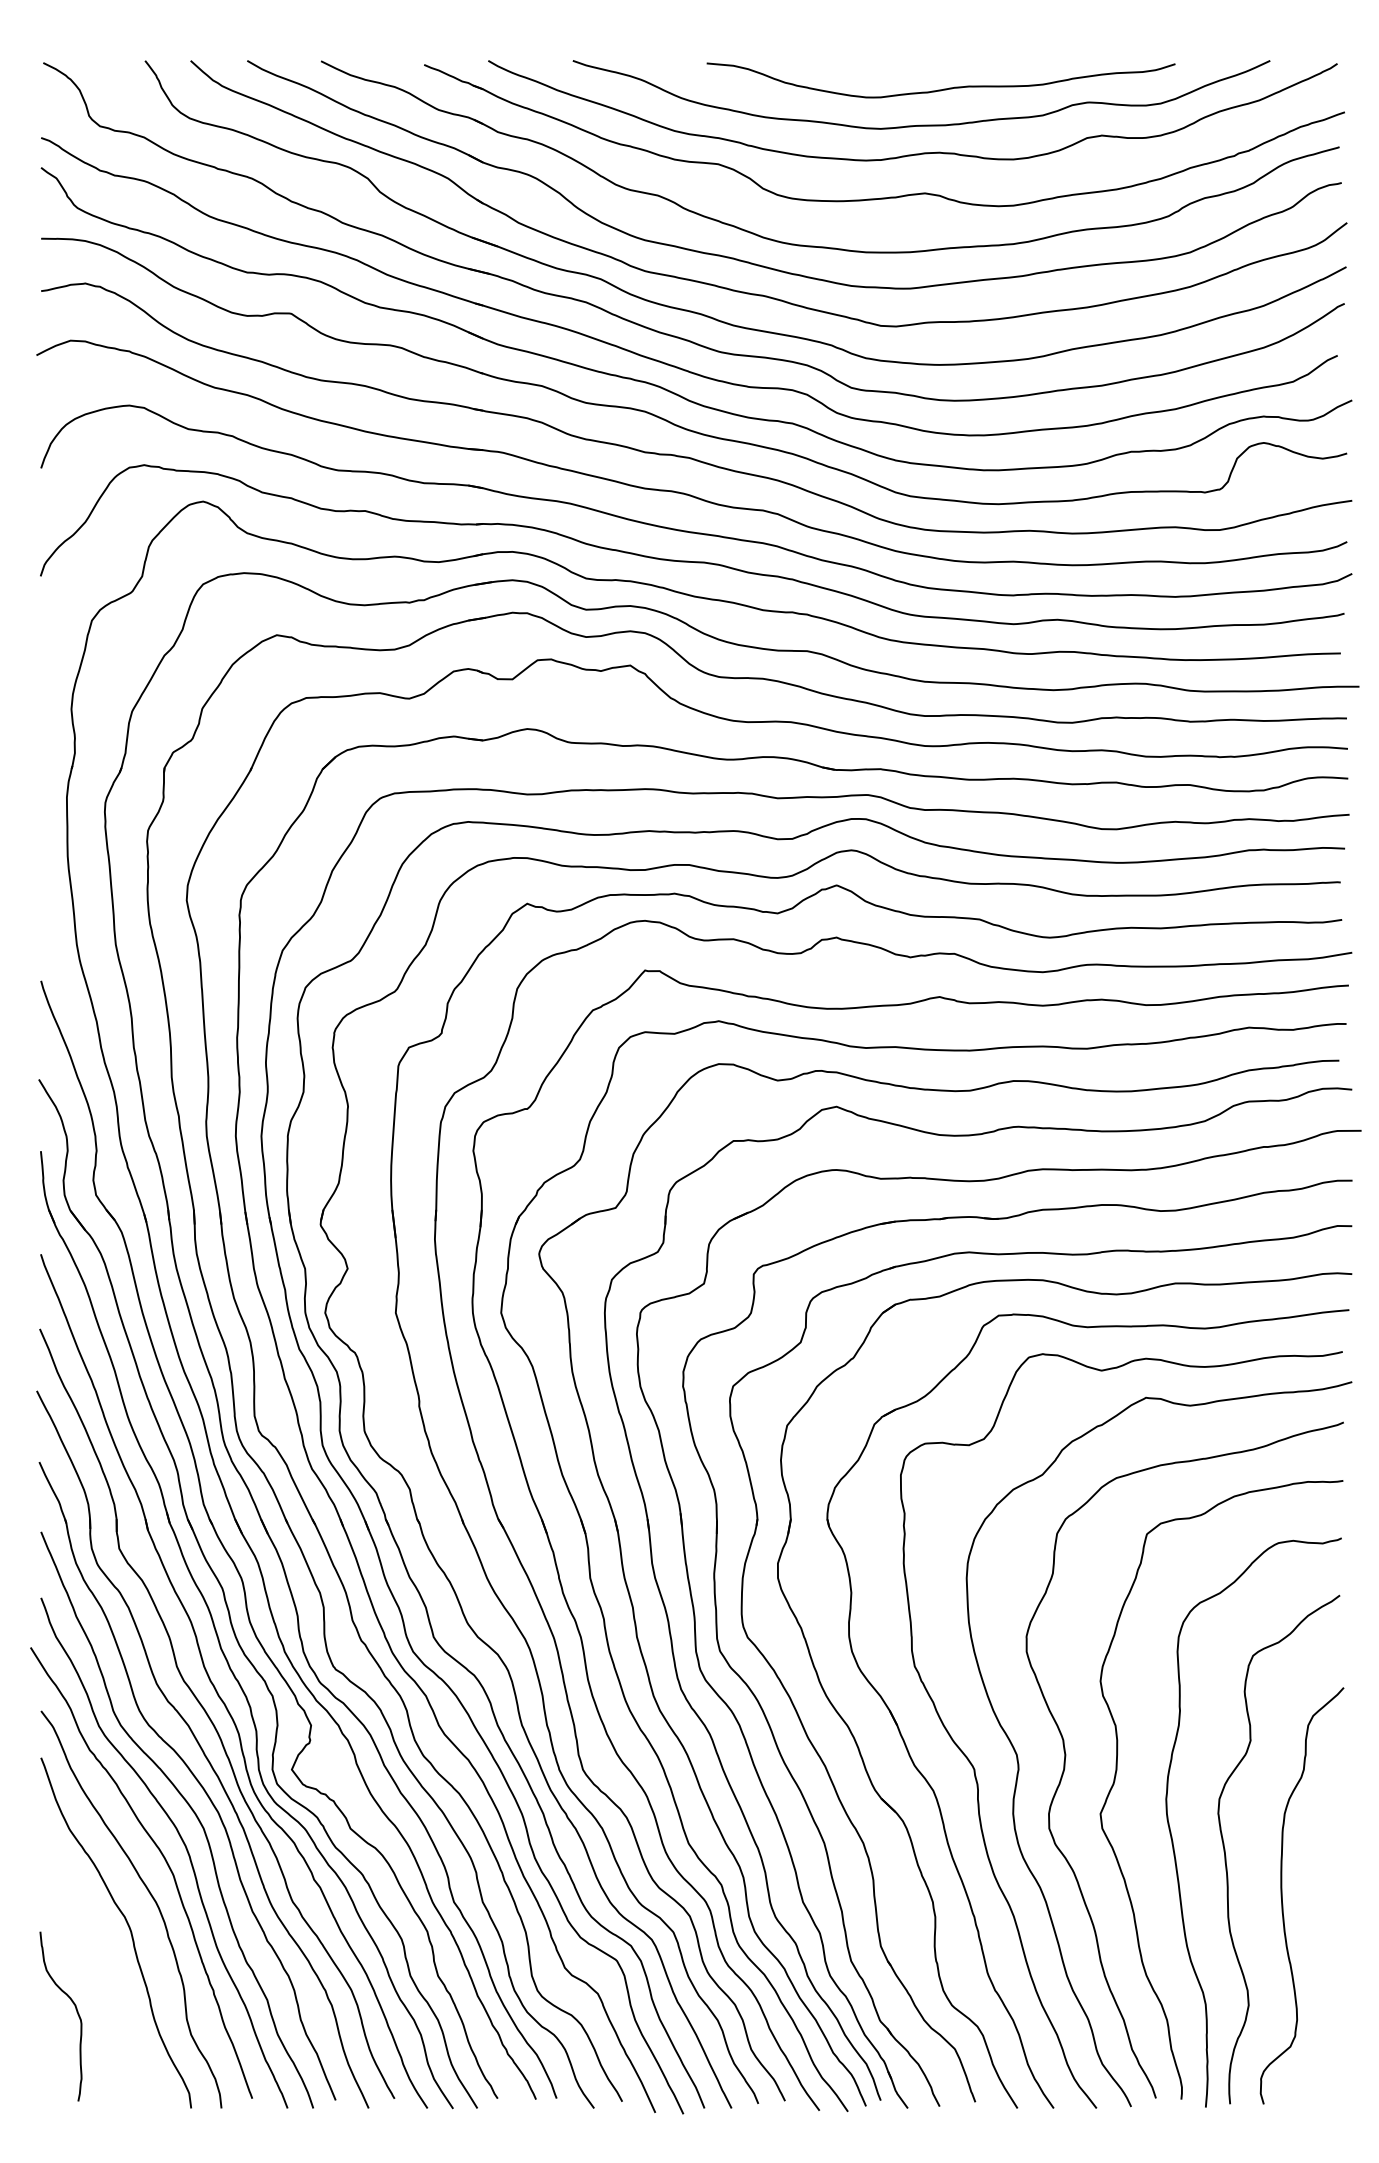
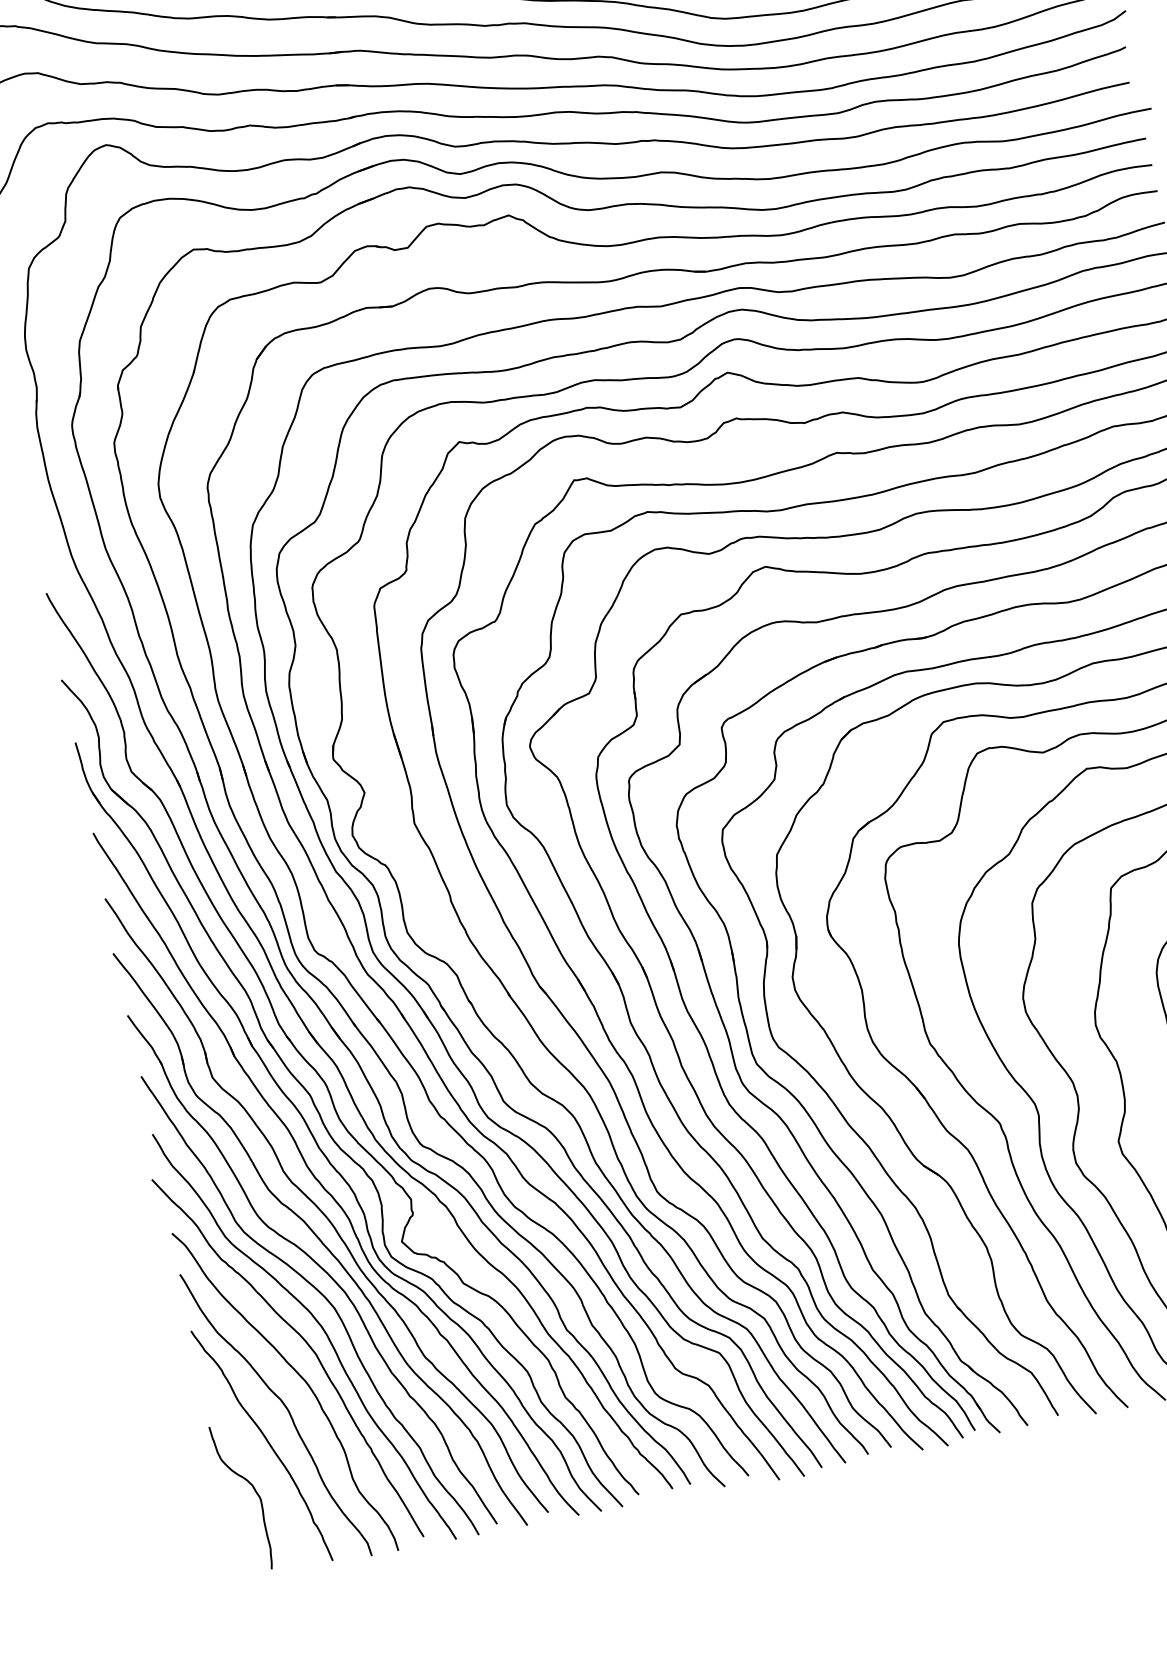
curve: (100, 1960) -> (266, 1441), added

